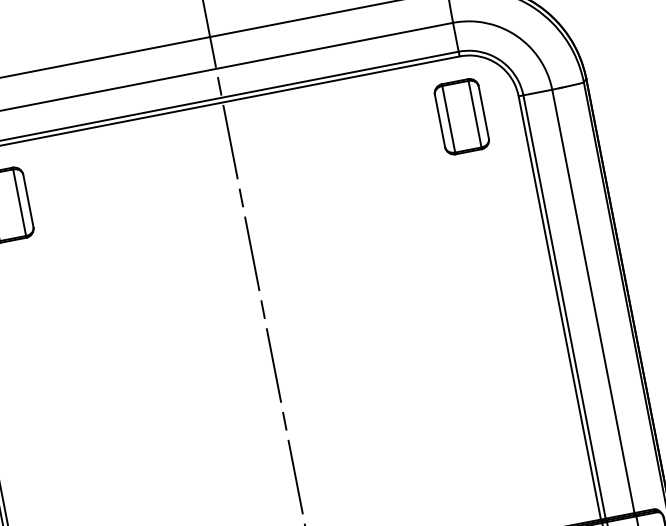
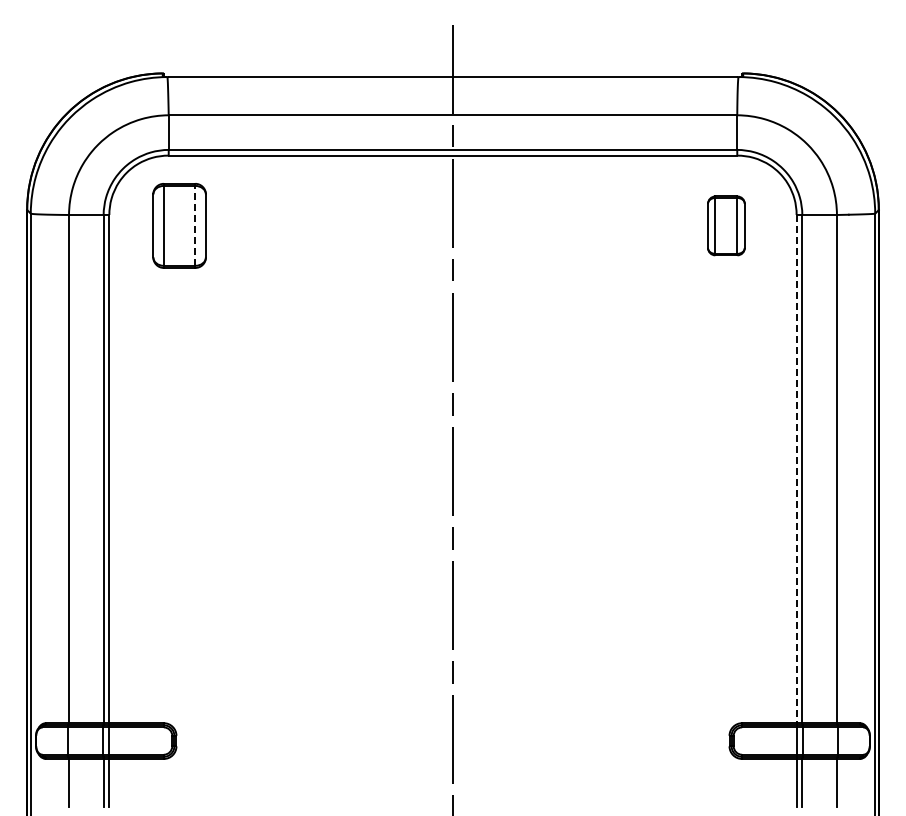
part: (461, 116) -> (726, 225), size x0.7
line: (19, 202) -> (195, 225), solid -> dashed
line: (559, 308) -> (796, 469), solid -> dashed

